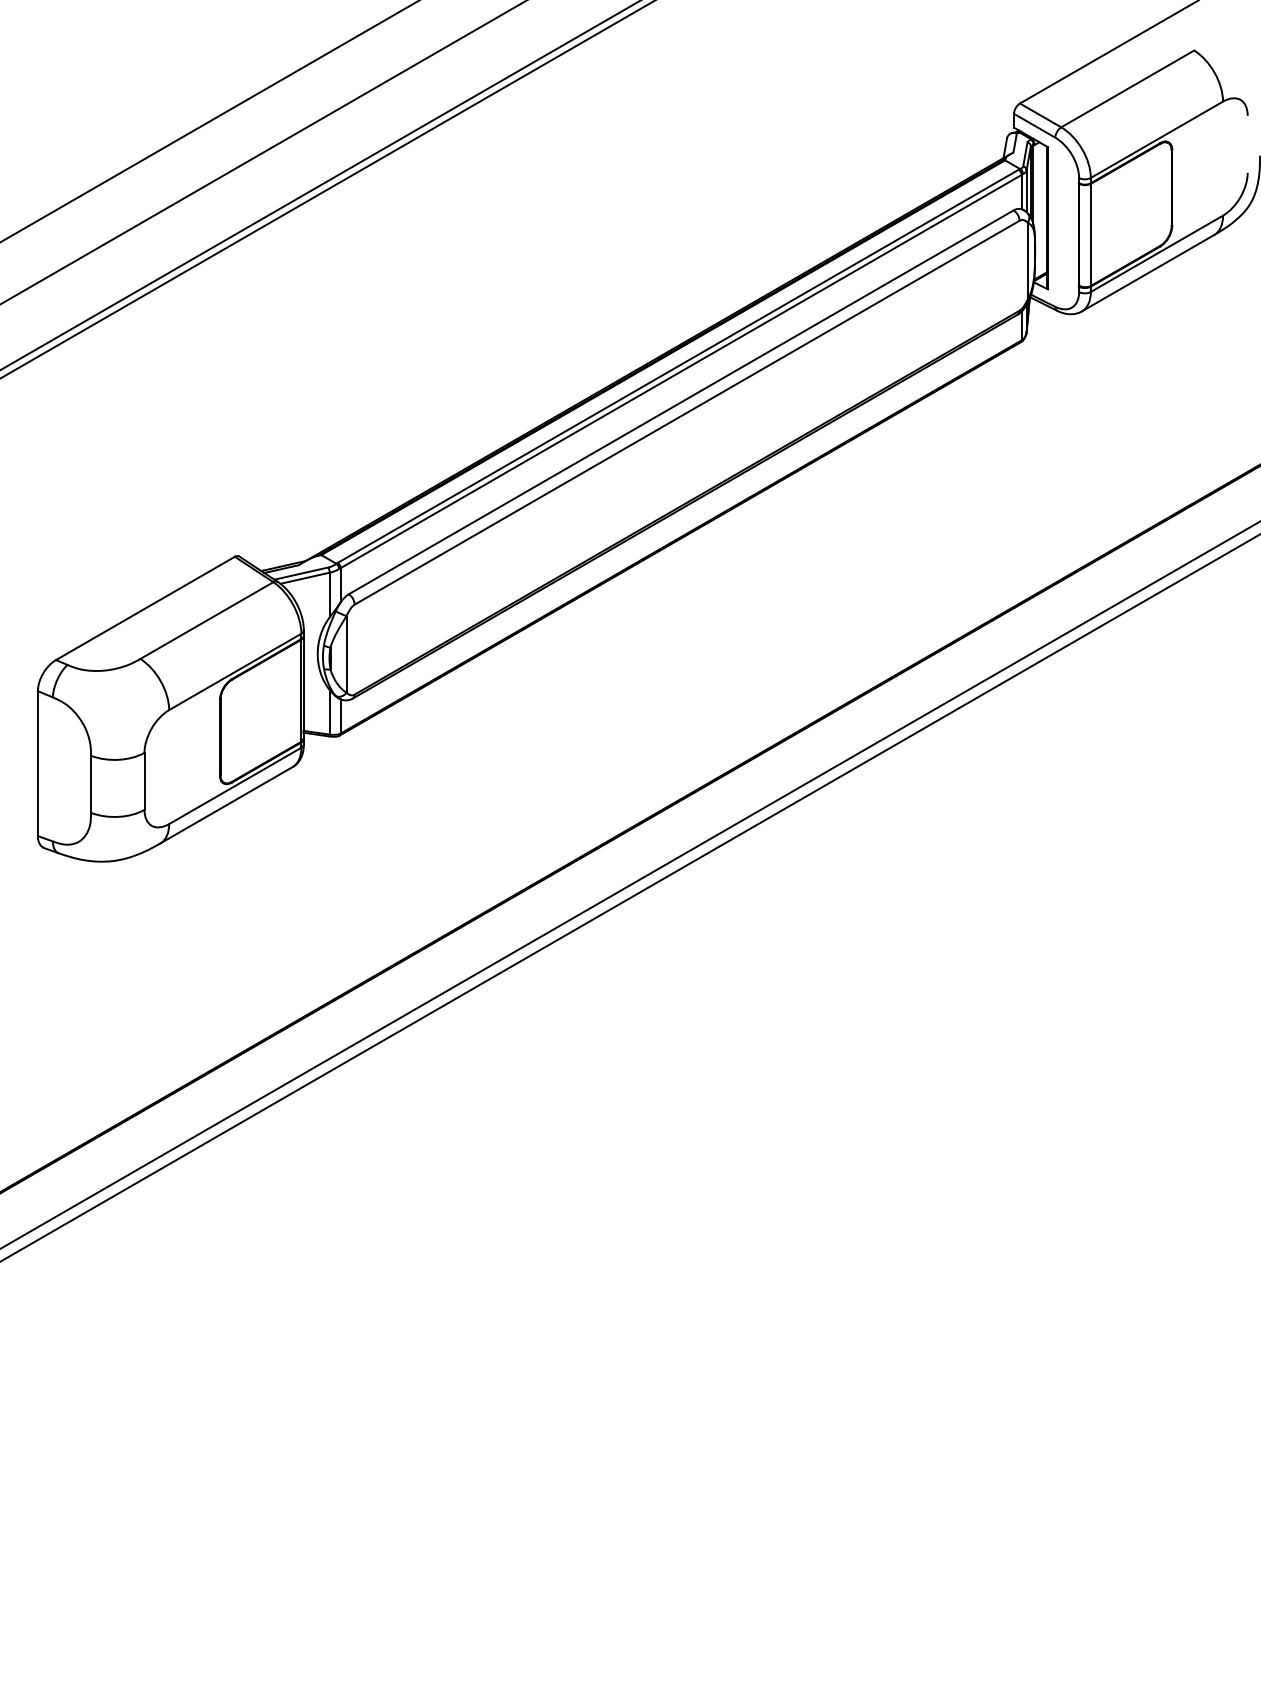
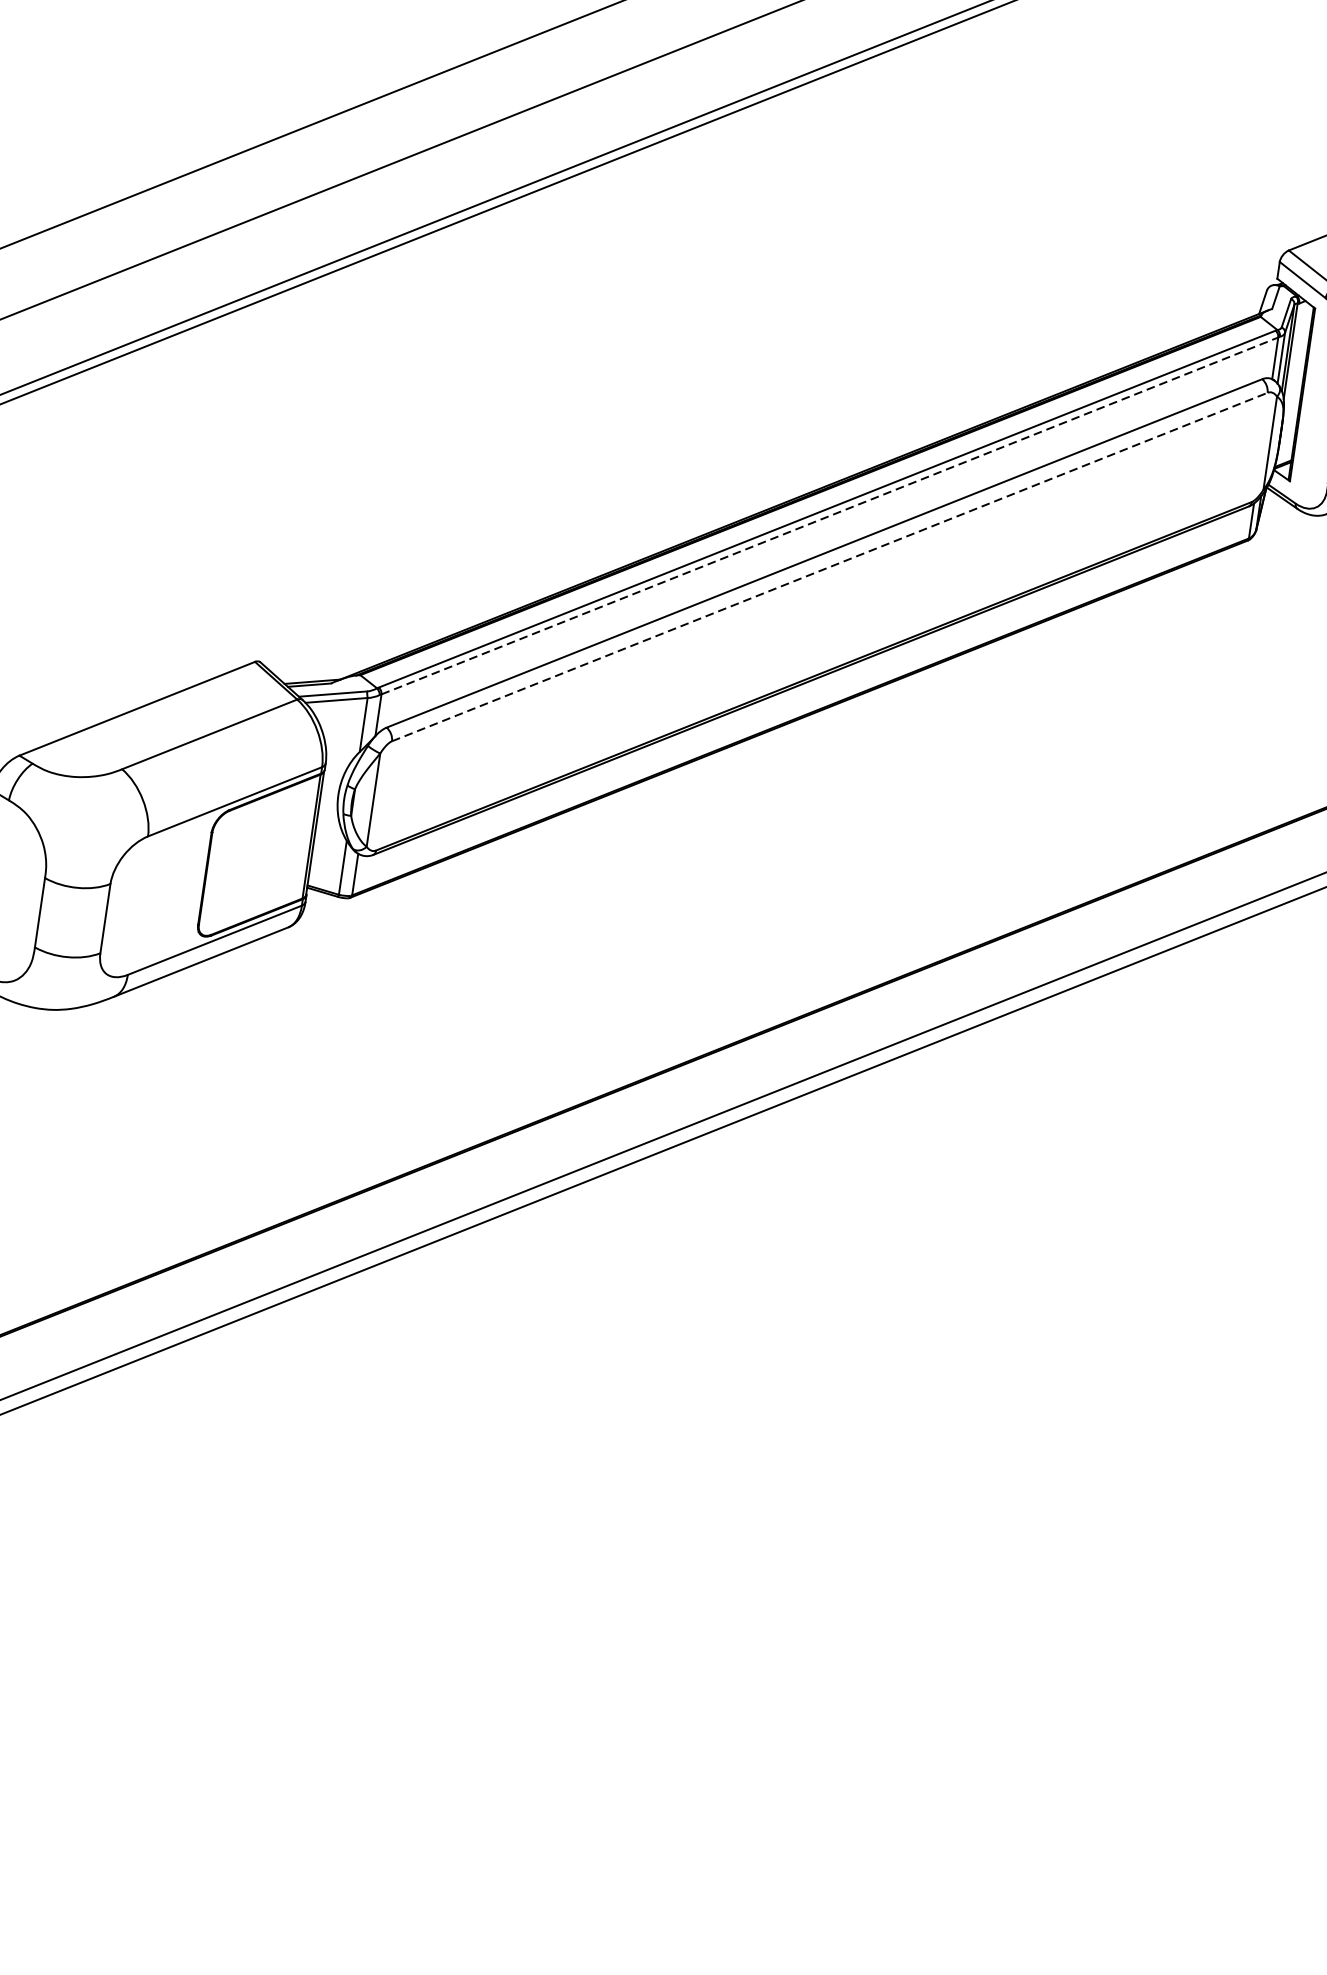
line: (681, 371) -> (830, 515), solid -> dashed
line: (687, 412) -> (830, 566), solid -> dashed

